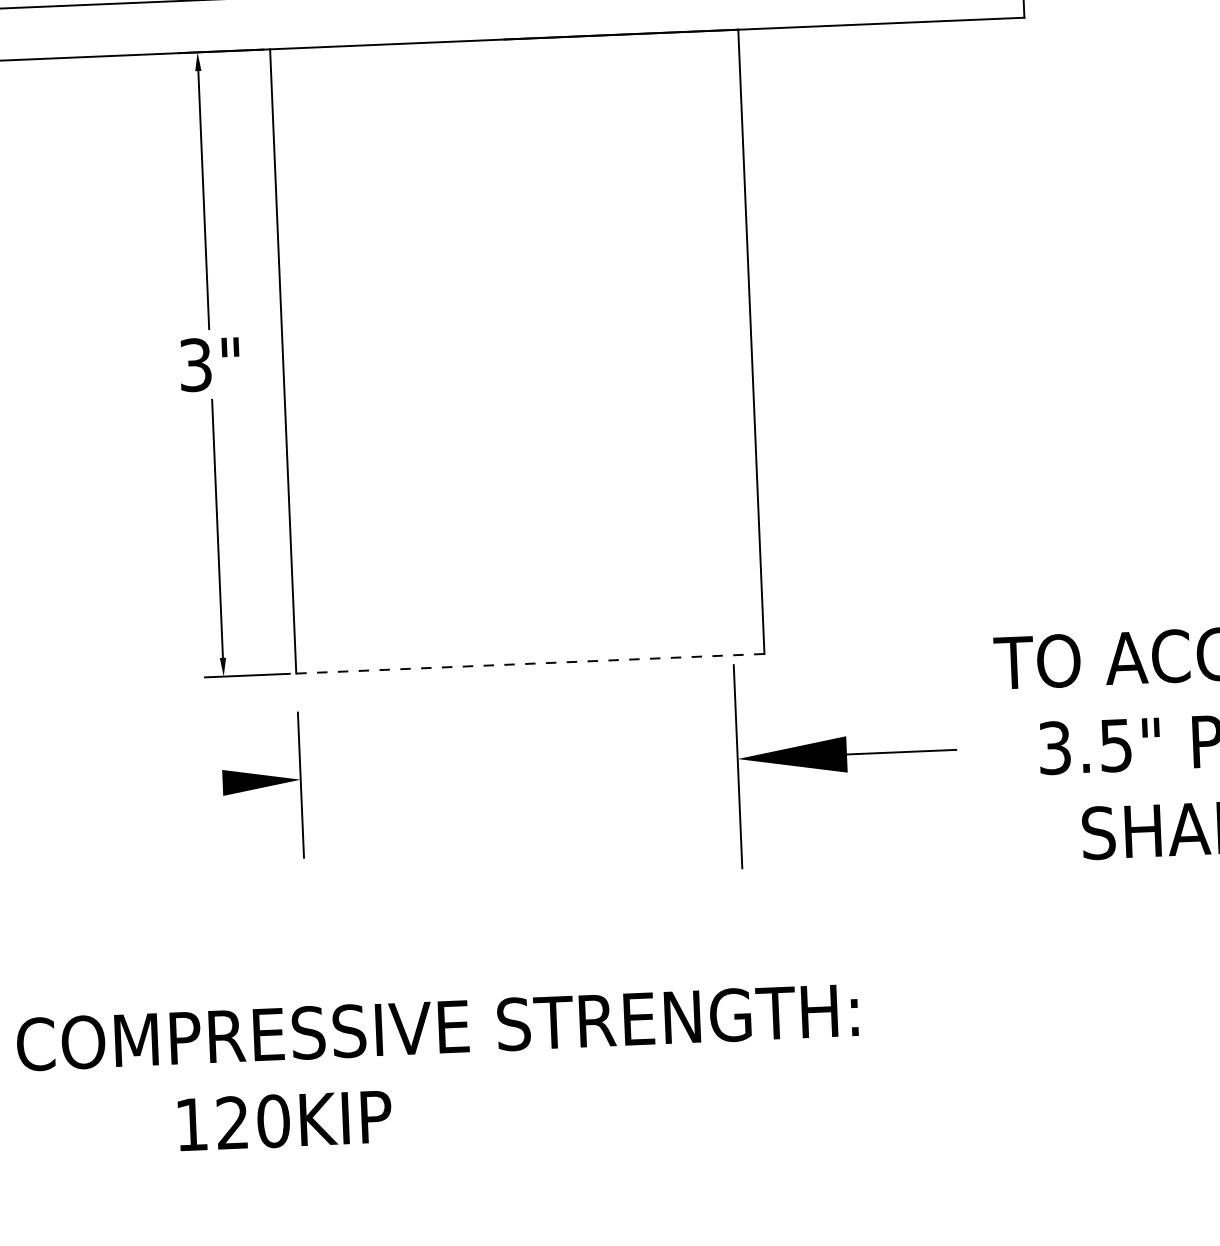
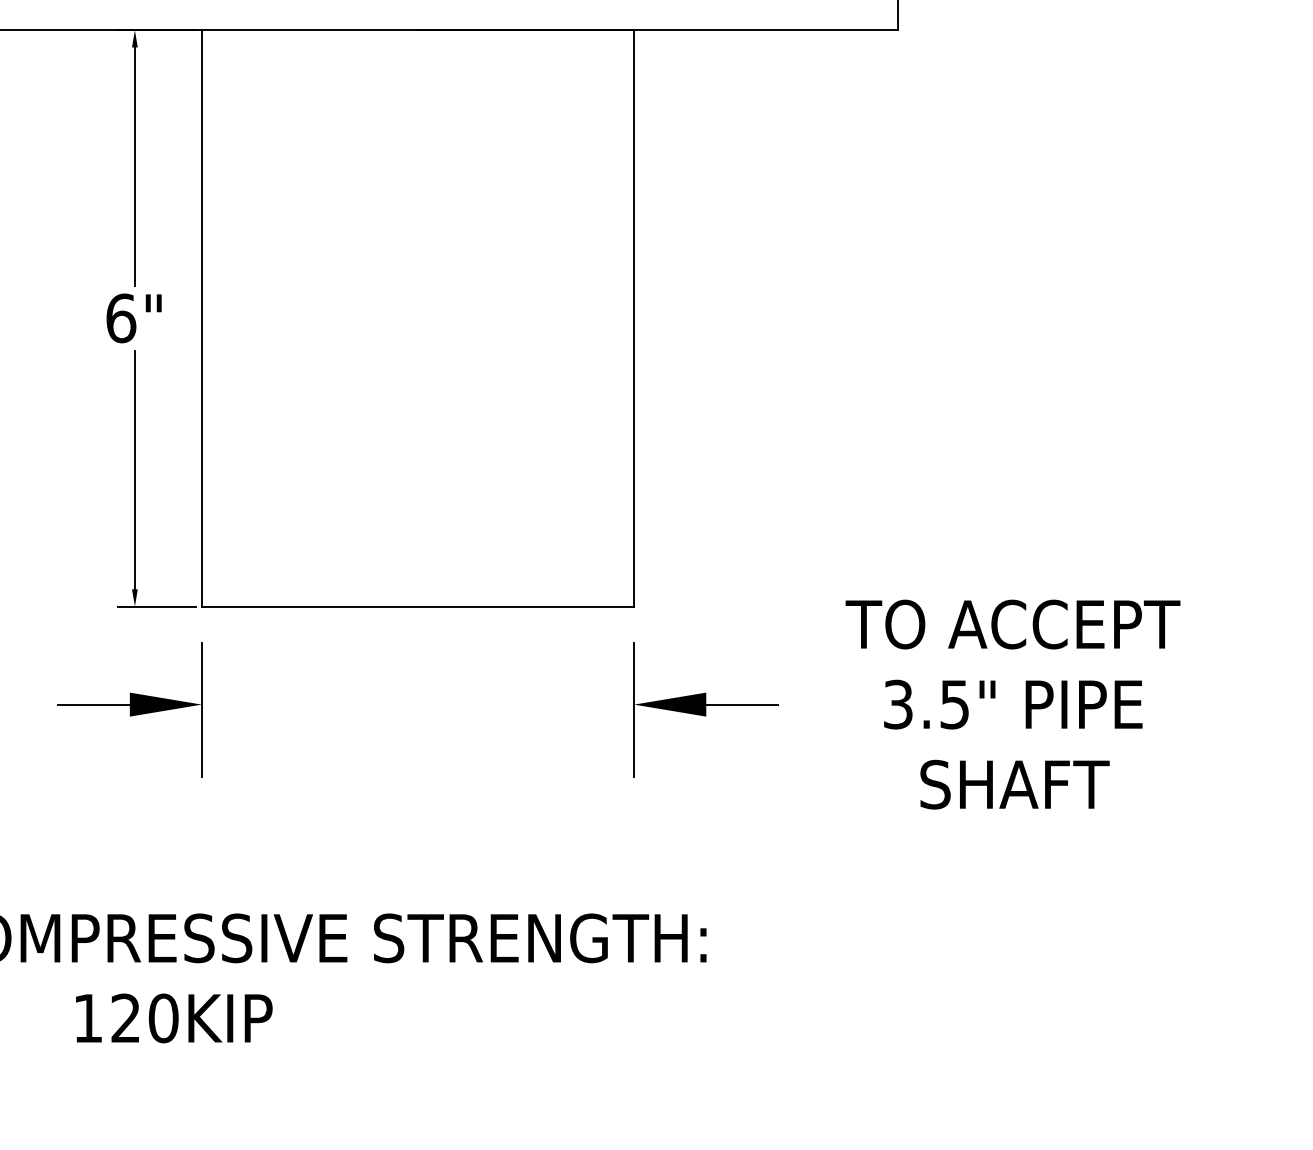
text: (196, 365) -> (121, 318), 3" -> 6"
line: (529, 663) -> (417, 606), dashed -> solid
part: (846, 762) -> (705, 709), size x0.71
line: (183, 784) -> (93, 704), added

